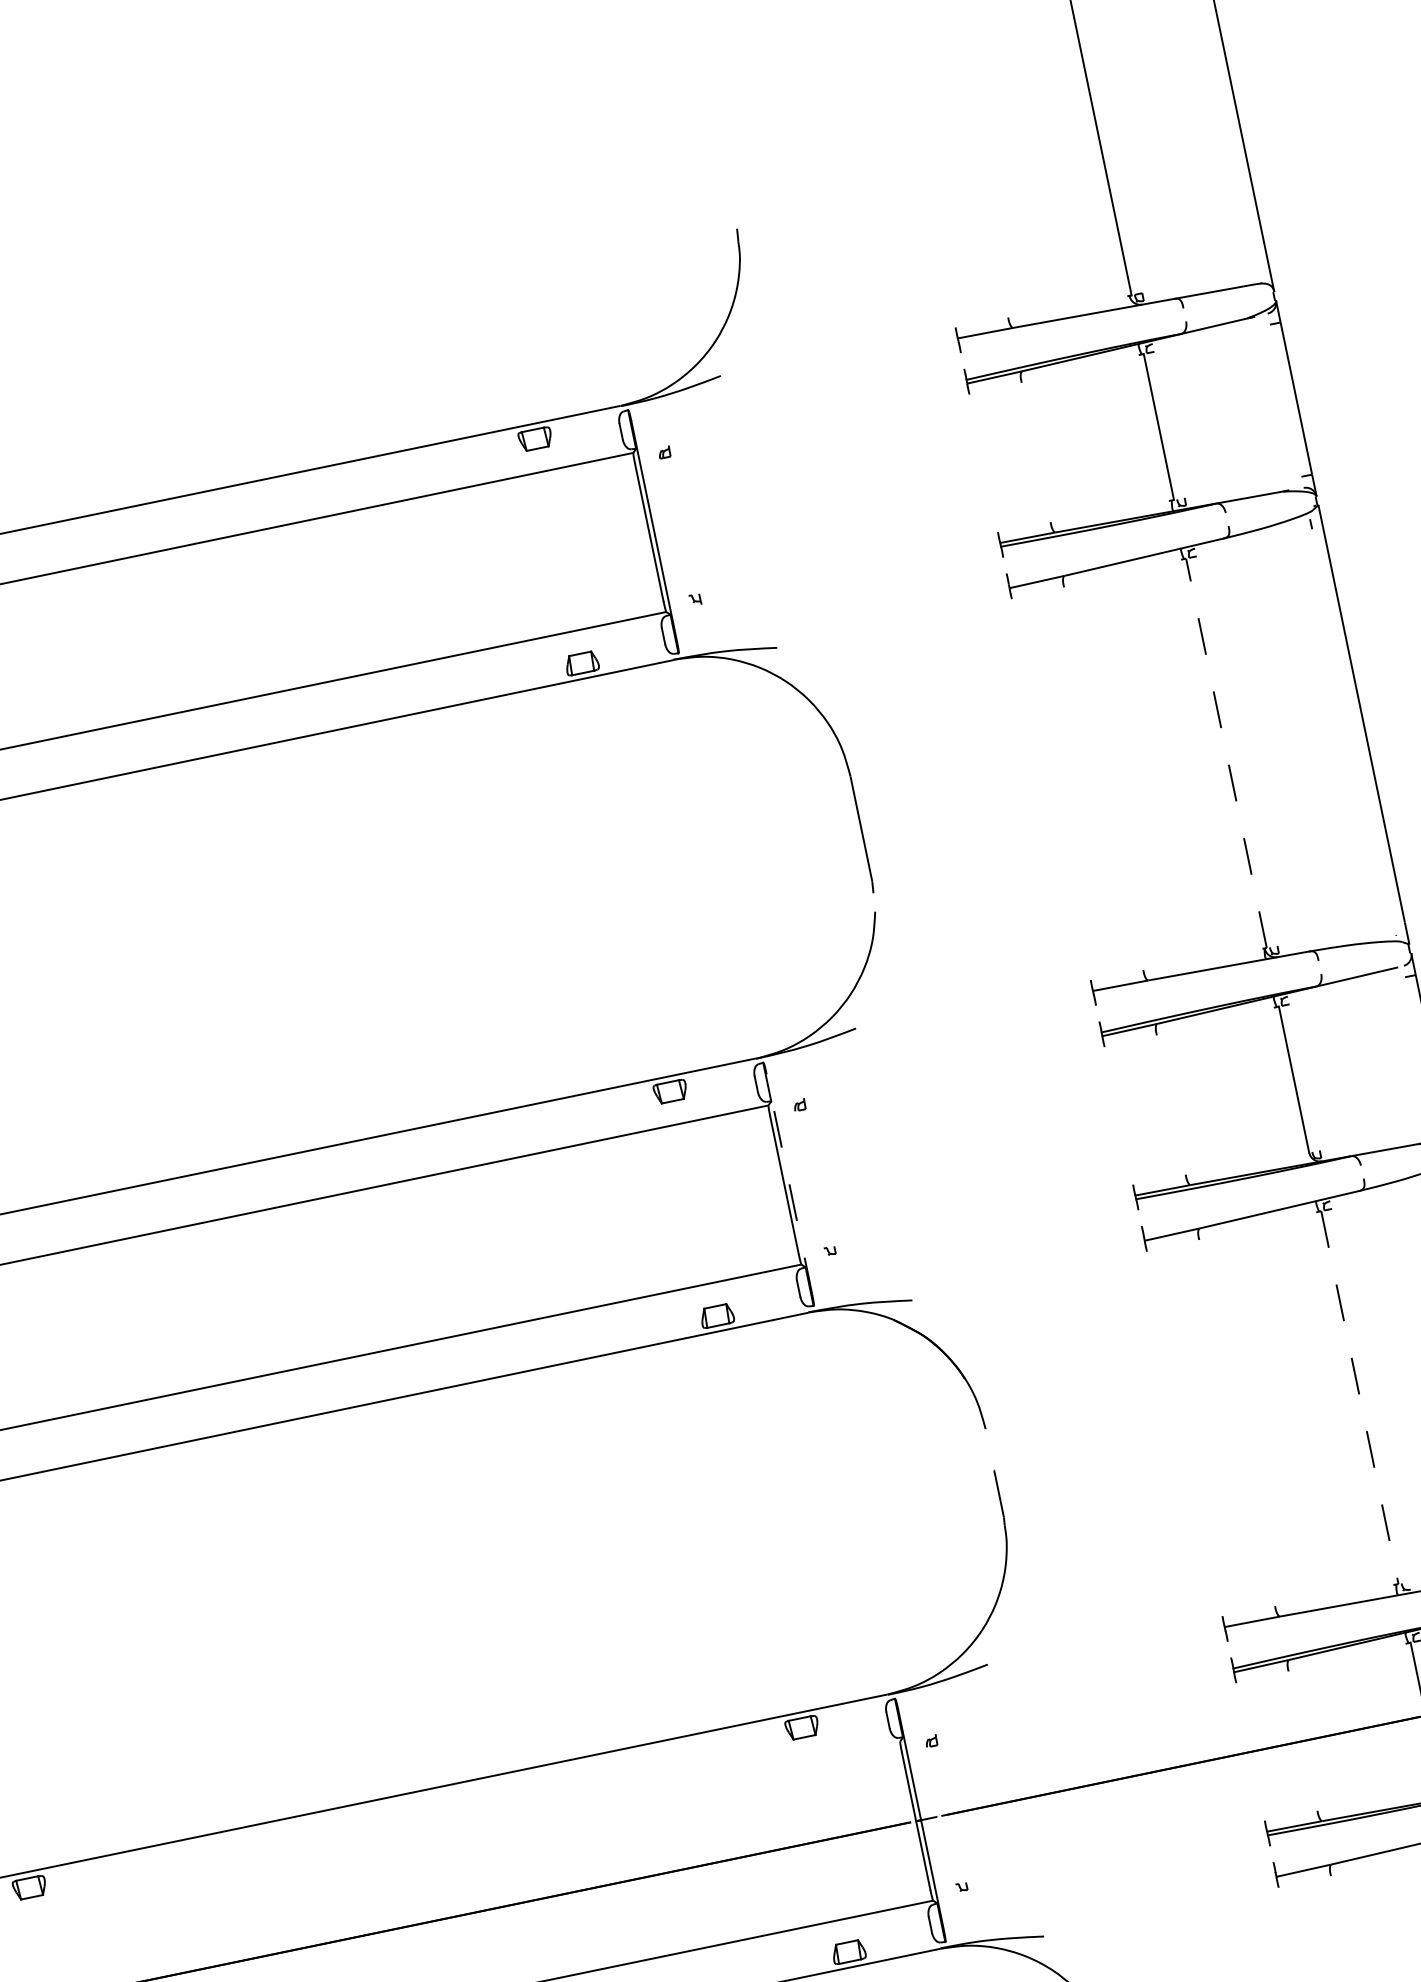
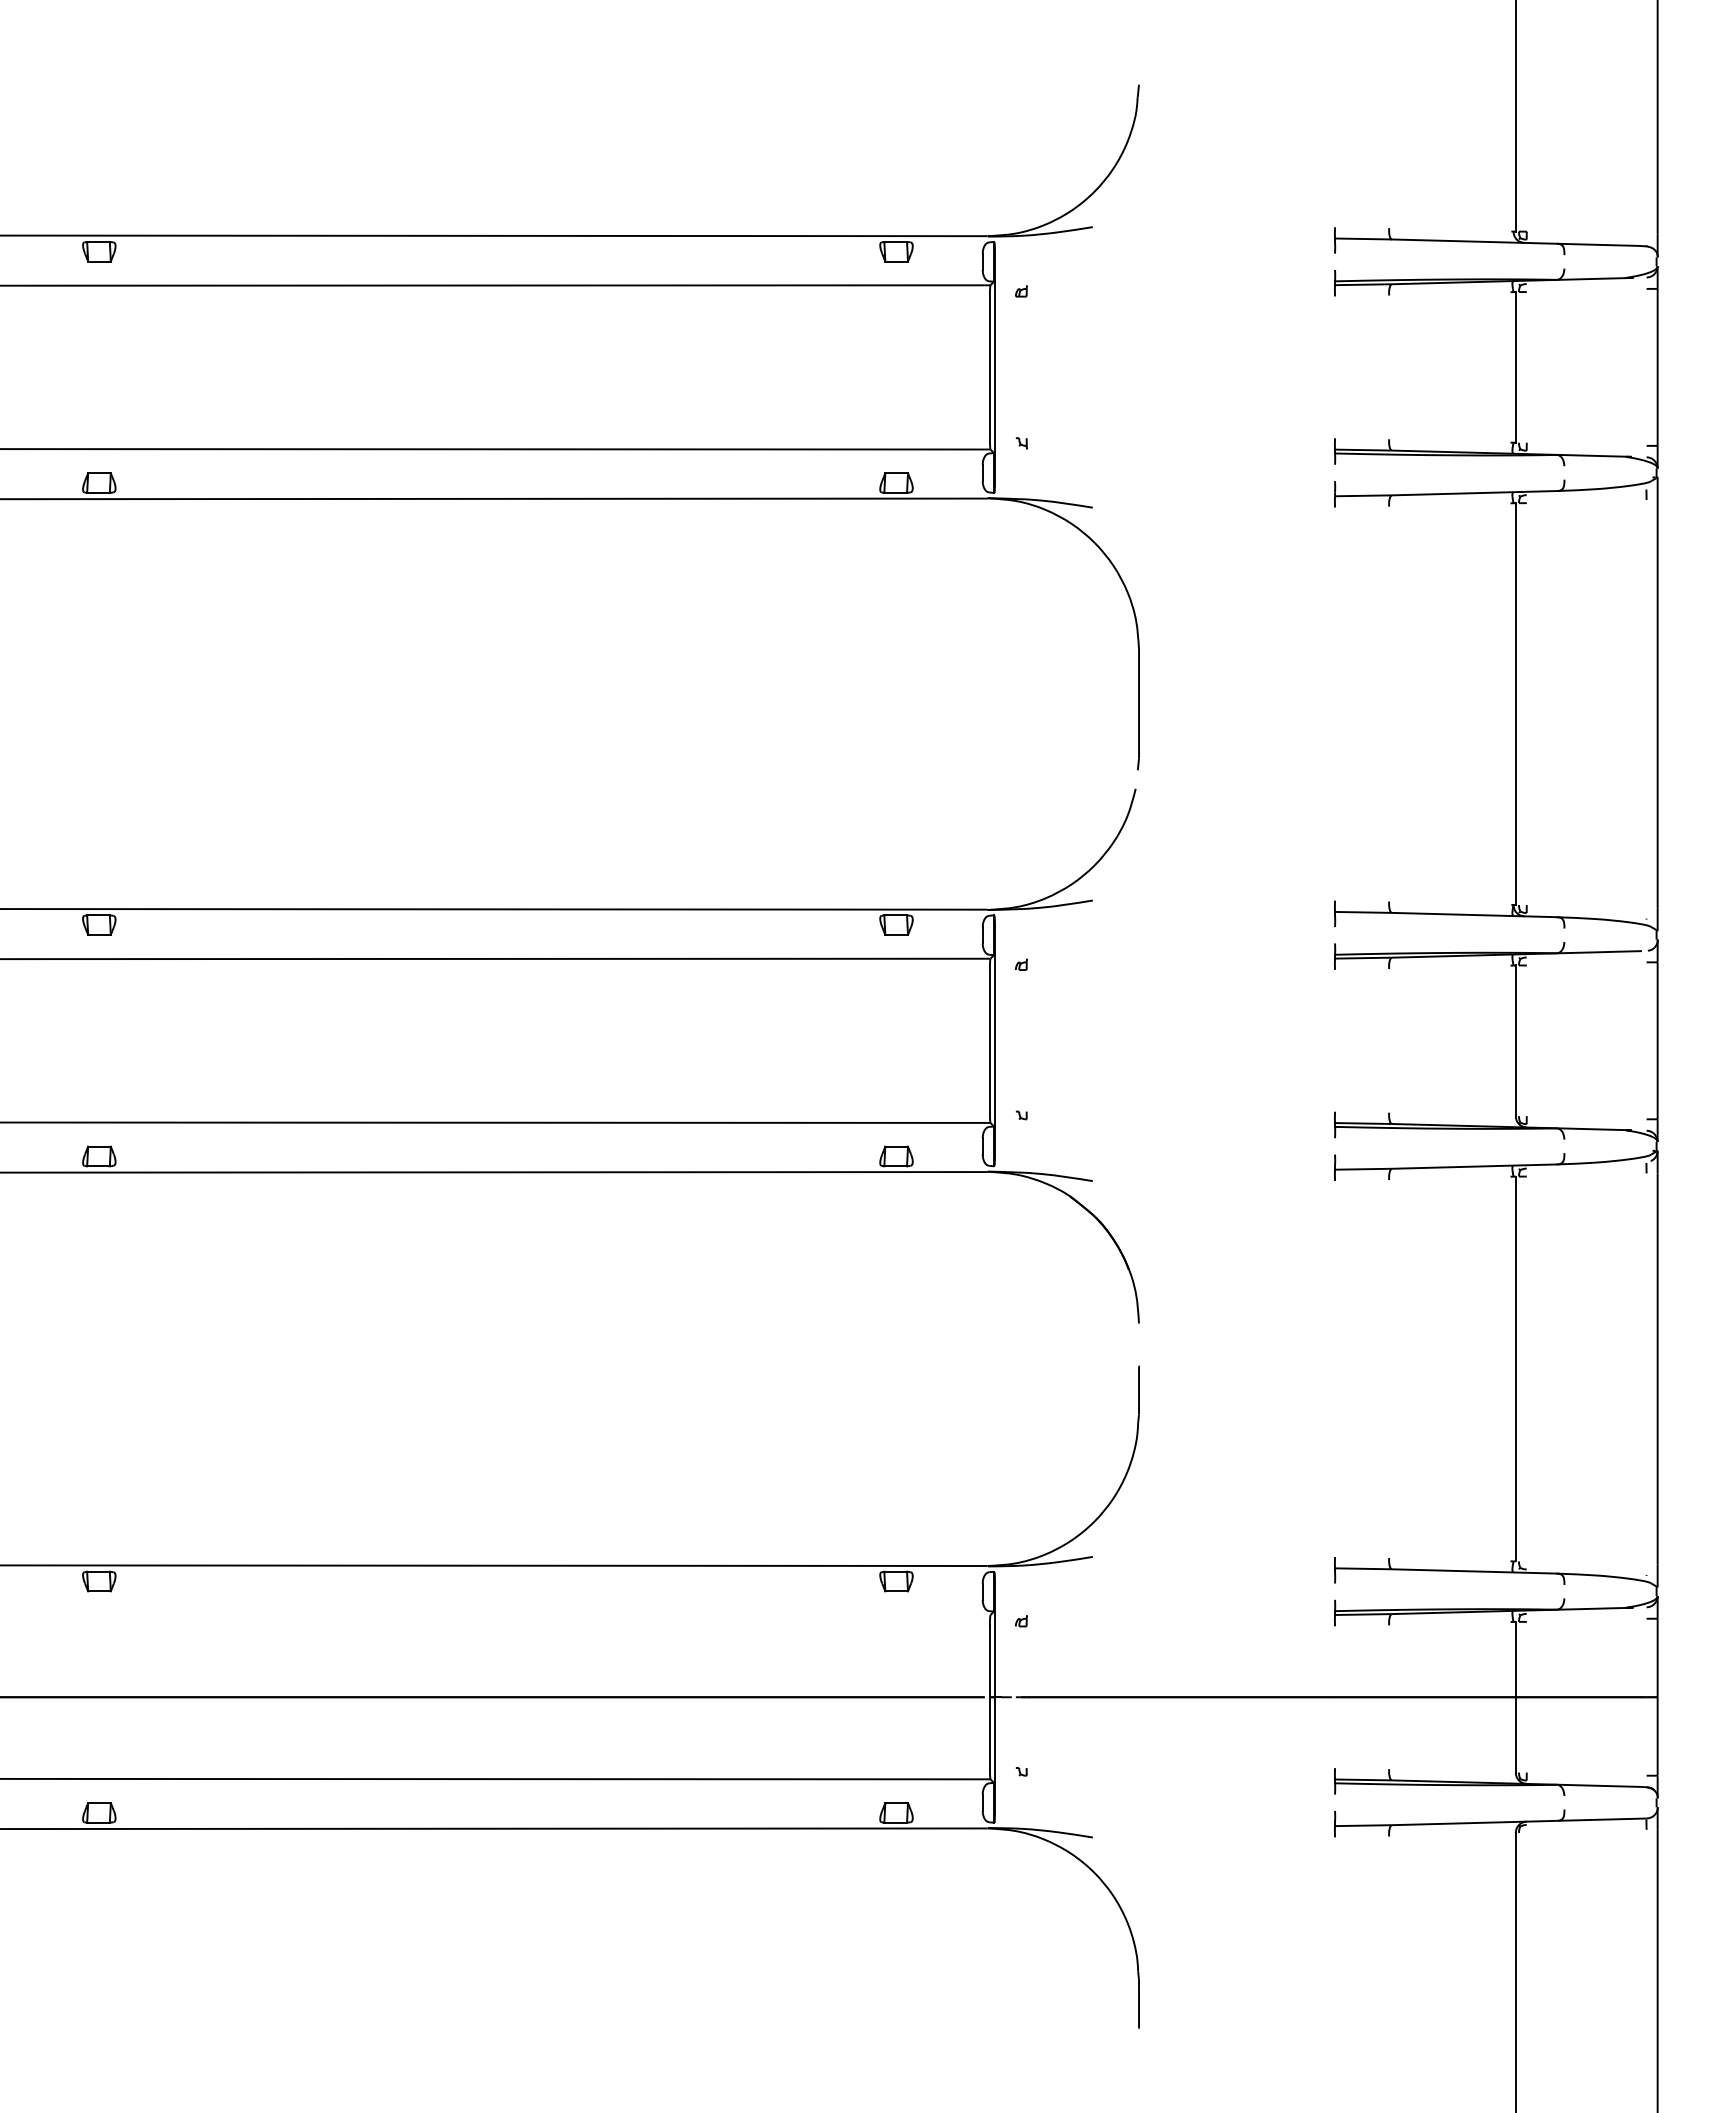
line: (1226, 753) -> (1515, 704), dashed -> solid
line: (789, 1183) -> (995, 1040), dashed -> solid
line: (1359, 1398) -> (1515, 1369), dashed -> solid

